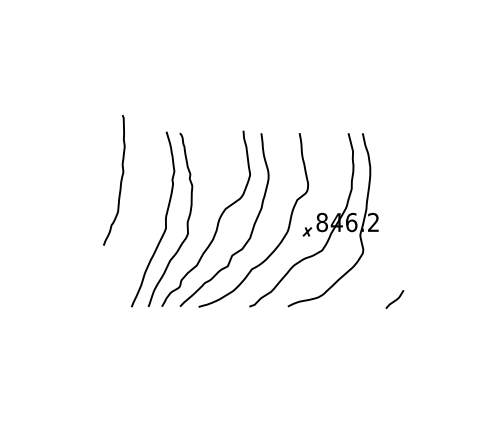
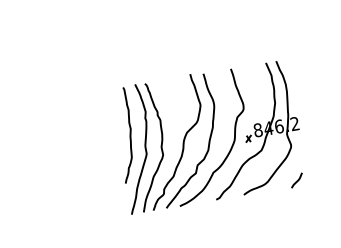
curve: (120, 180) -> (129, 134), moved
curve: (395, 299) -> (297, 180), moved

